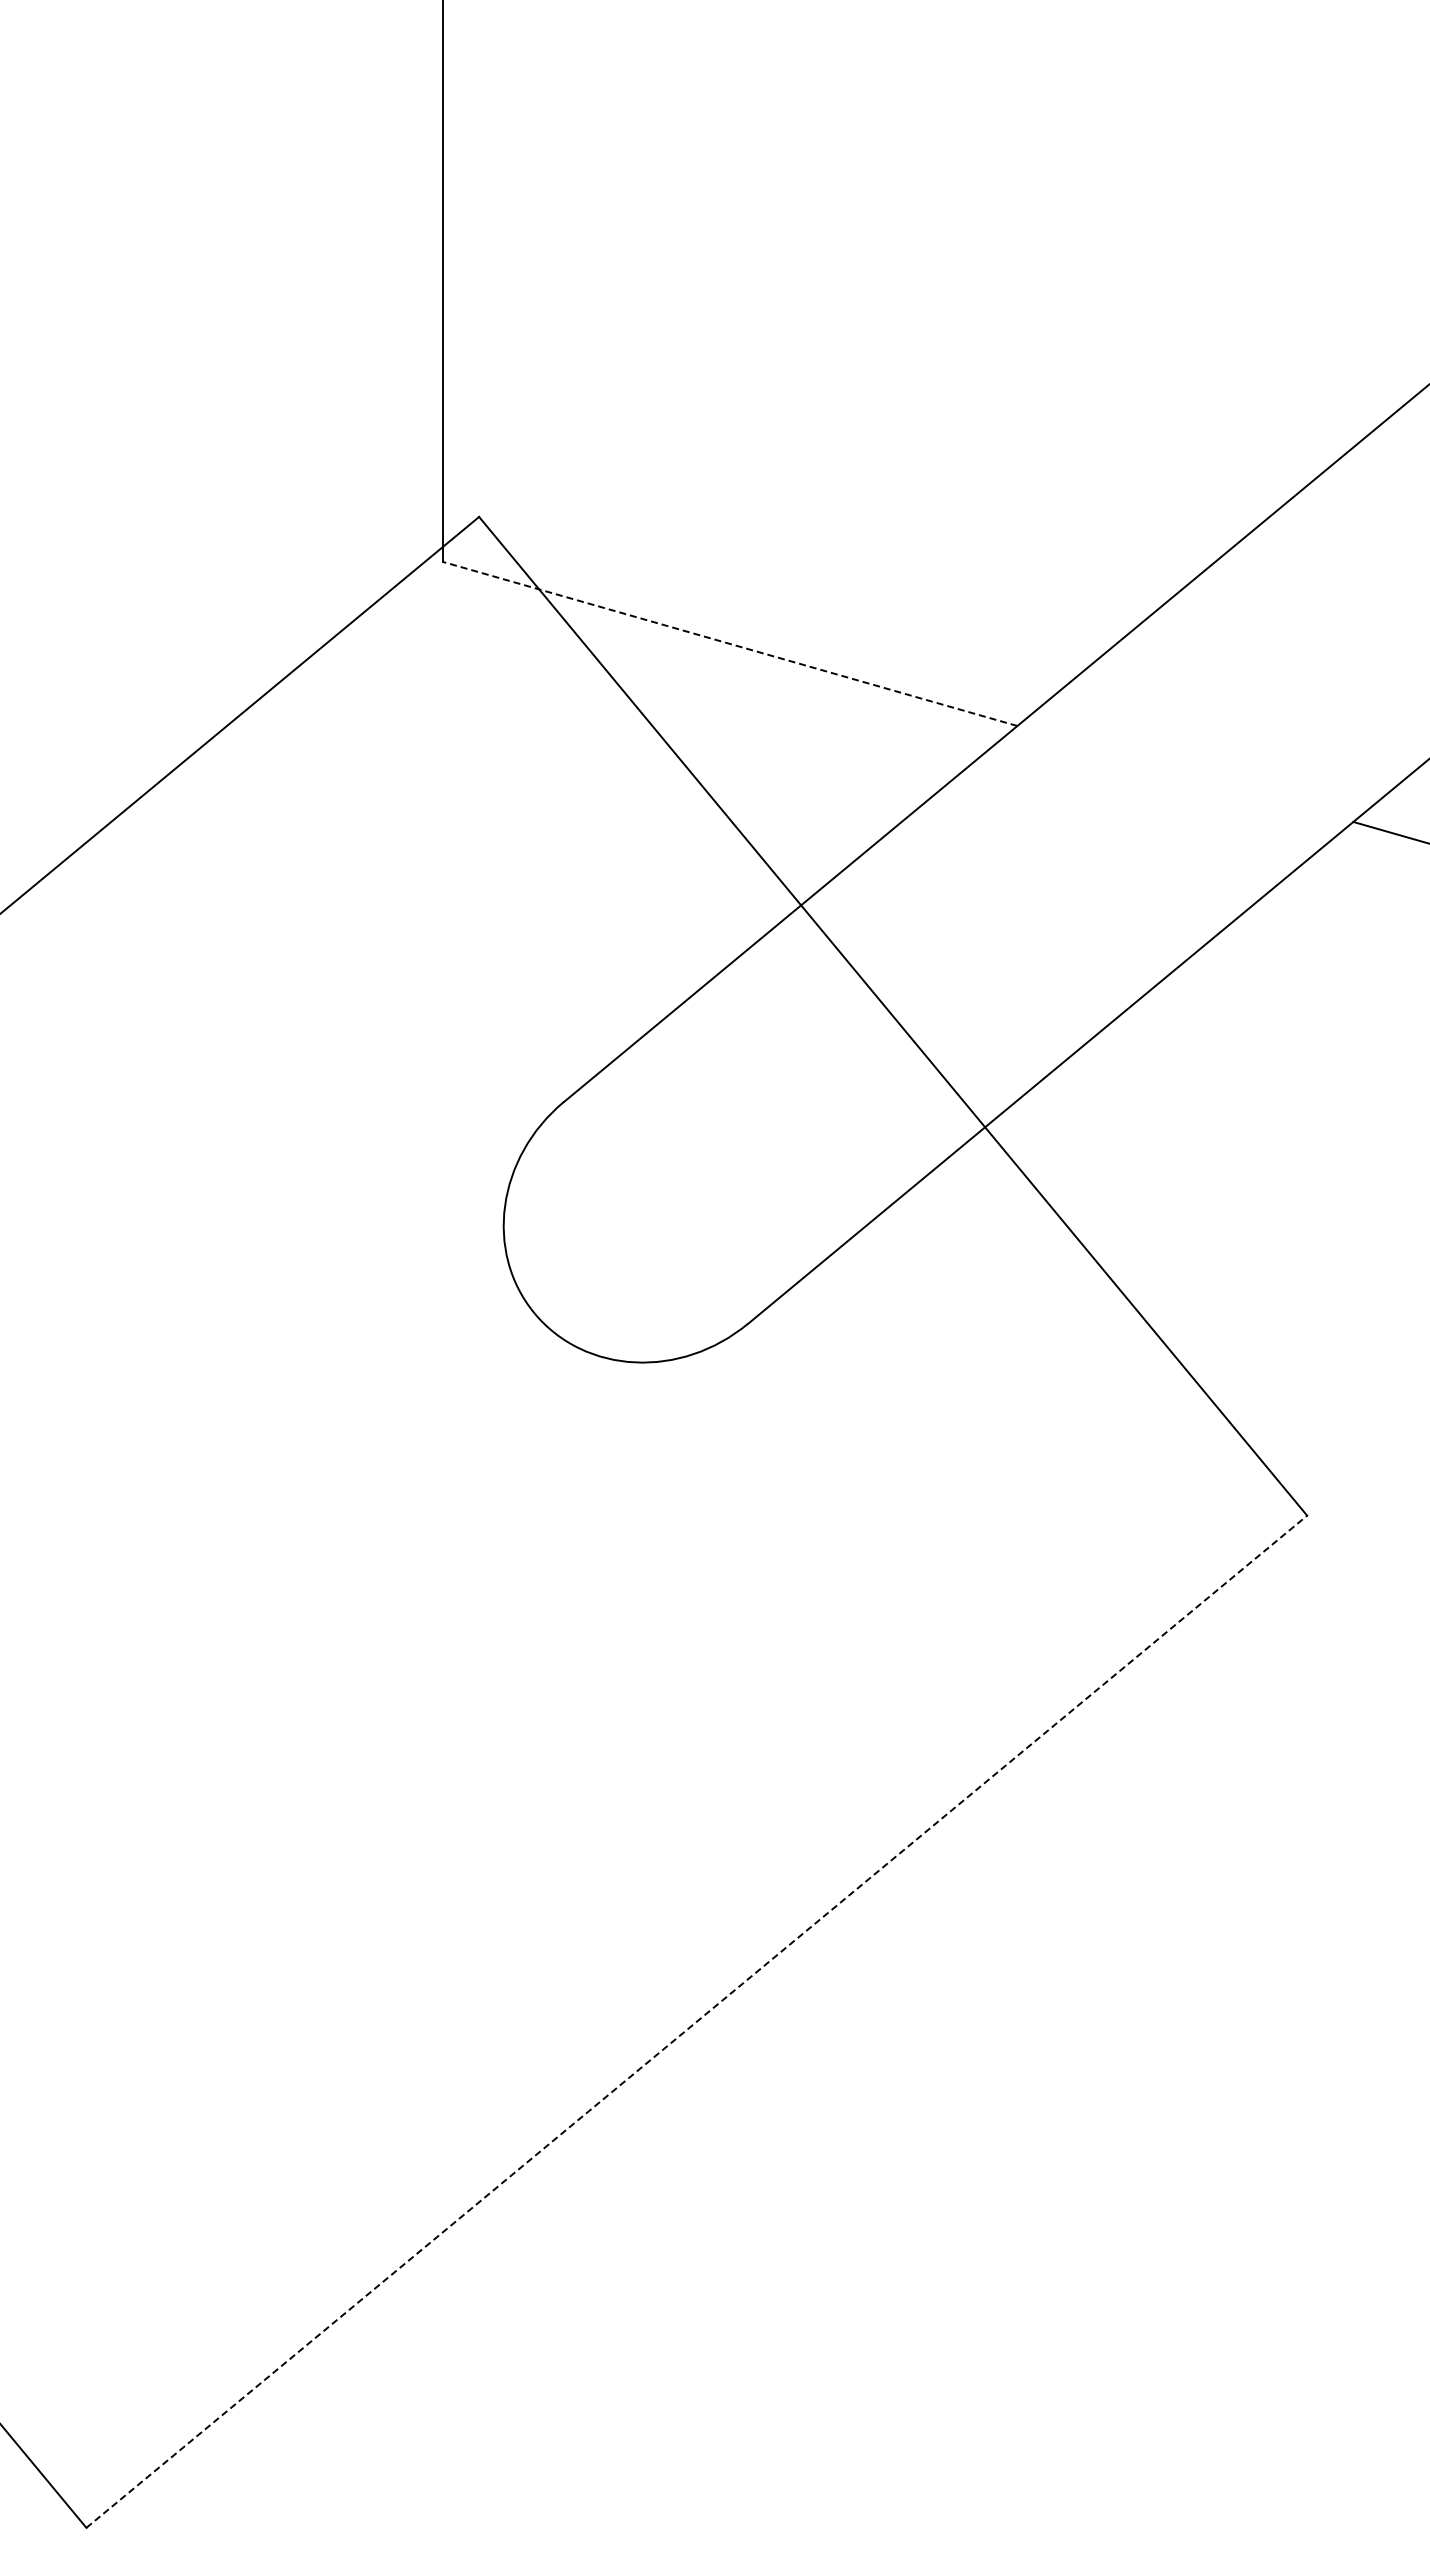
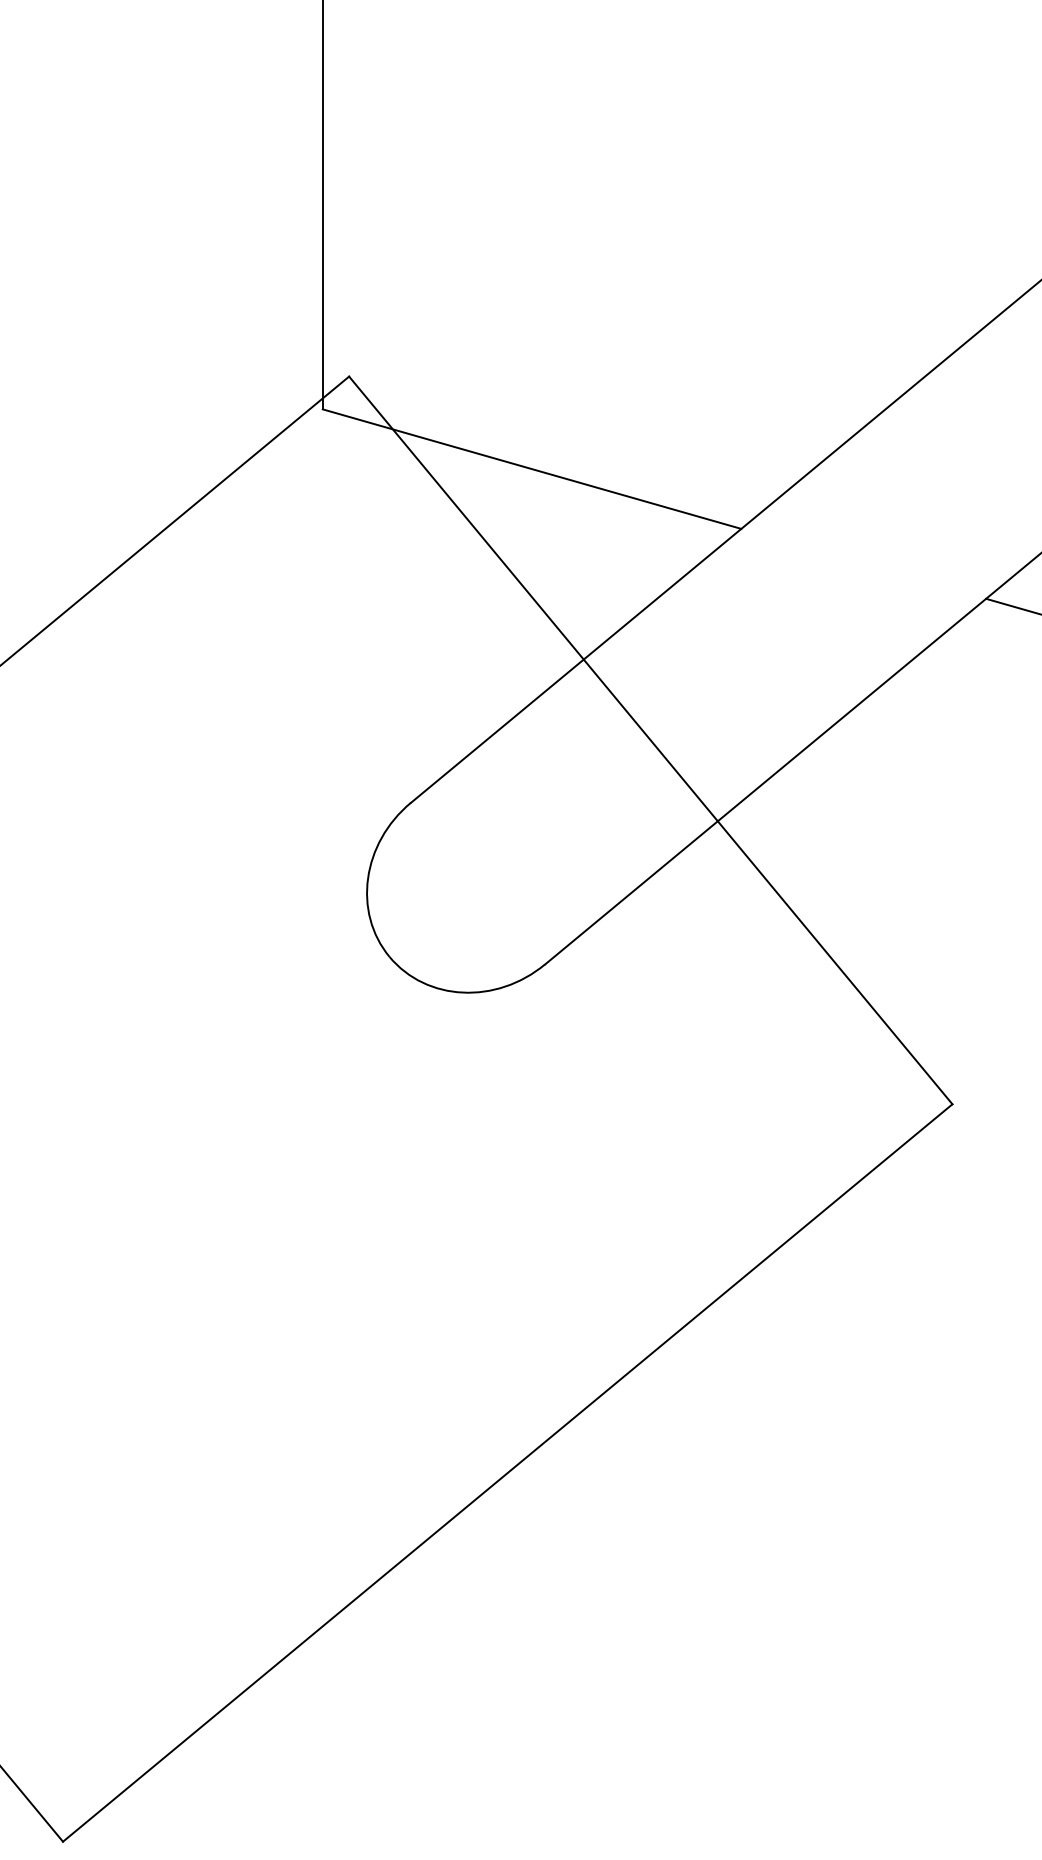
line: (730, 643) -> (532, 468), dashed -> solid
line: (696, 2021) -> (507, 1472), dashed -> solid

